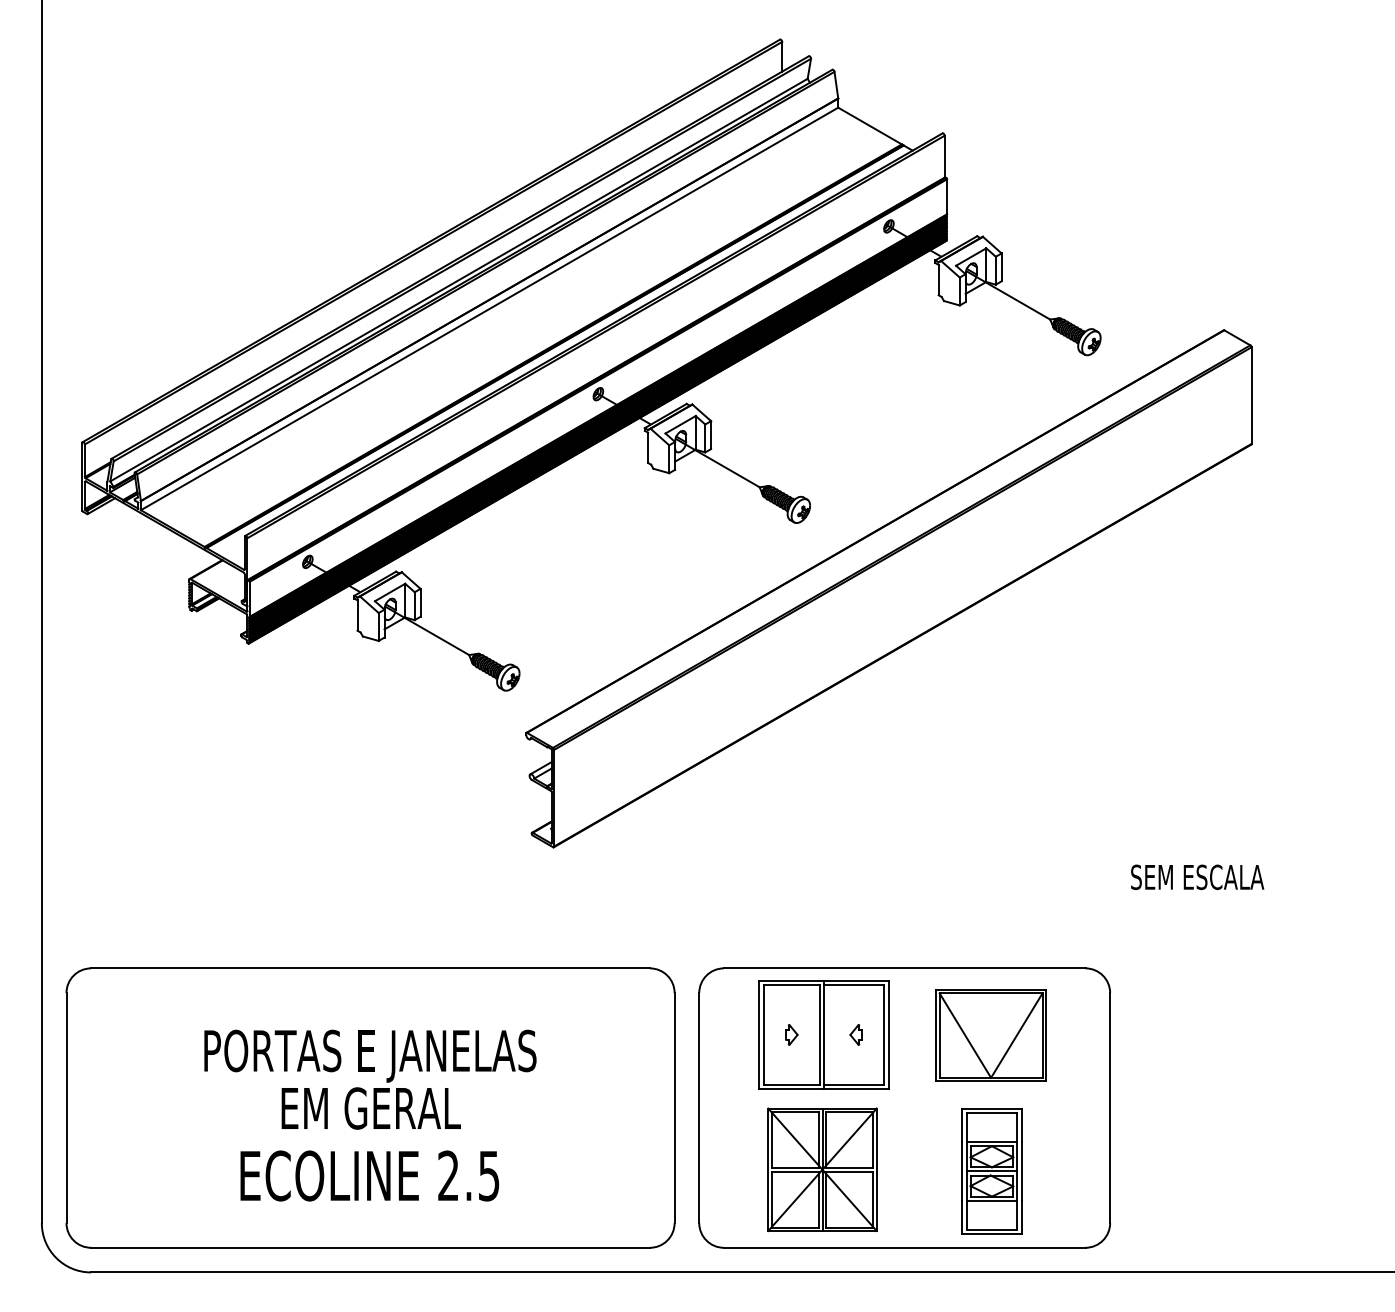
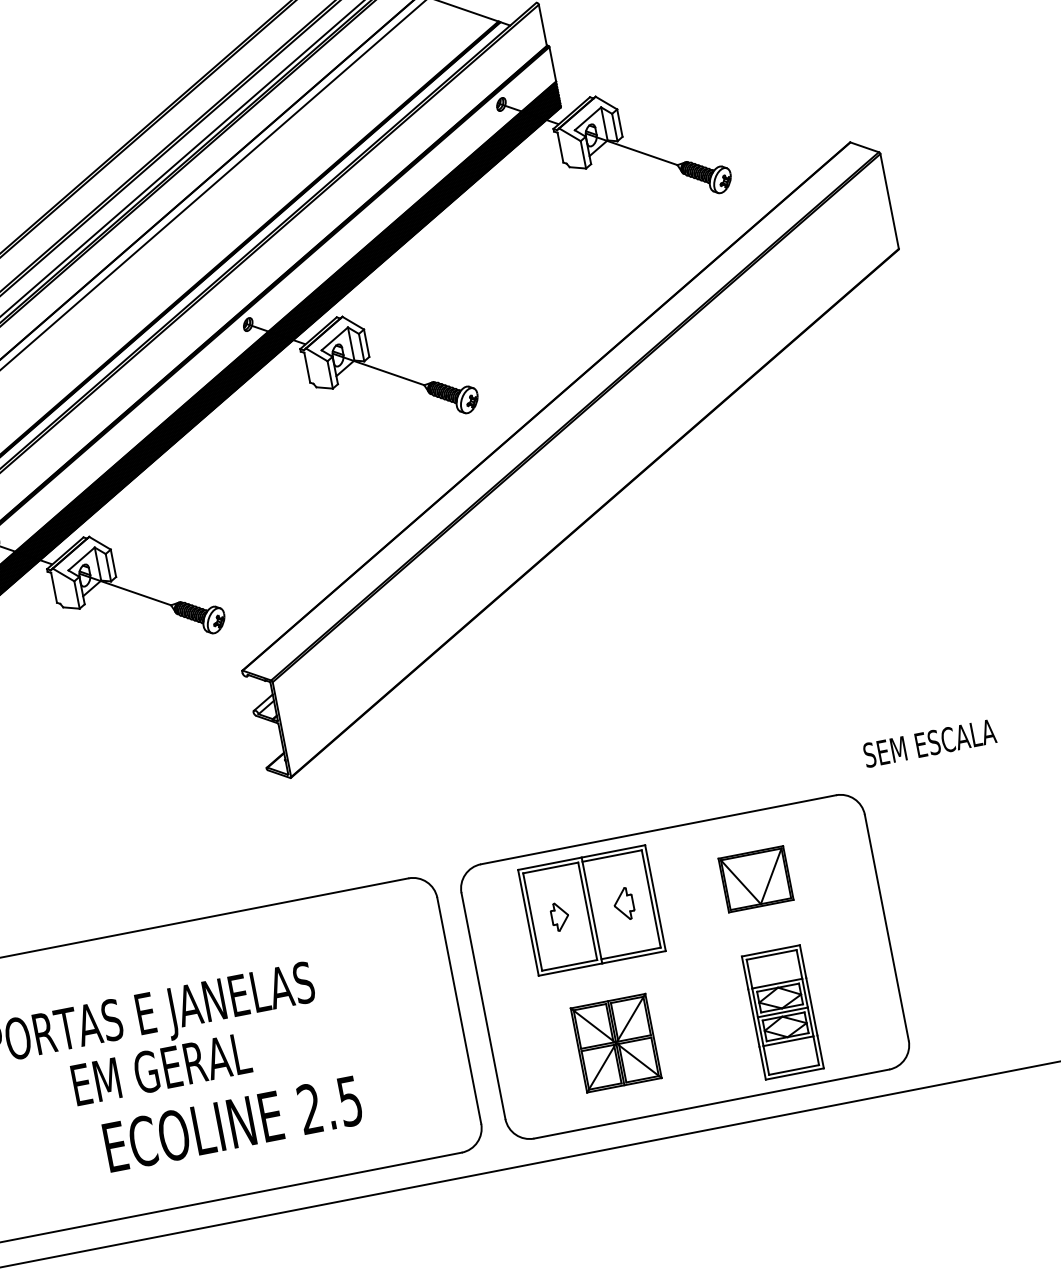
text: (1197, 877) -> (929, 743), moved
part: (791, 1034) -> (559, 916), size x1.4
part: (855, 1034) -> (622, 904), size x1.6
part: (990, 1035) -> (755, 879), size x0.6
part: (822, 1169) -> (616, 1042), size x0.7
text: (369, 1175) -> (232, 1123), moved

